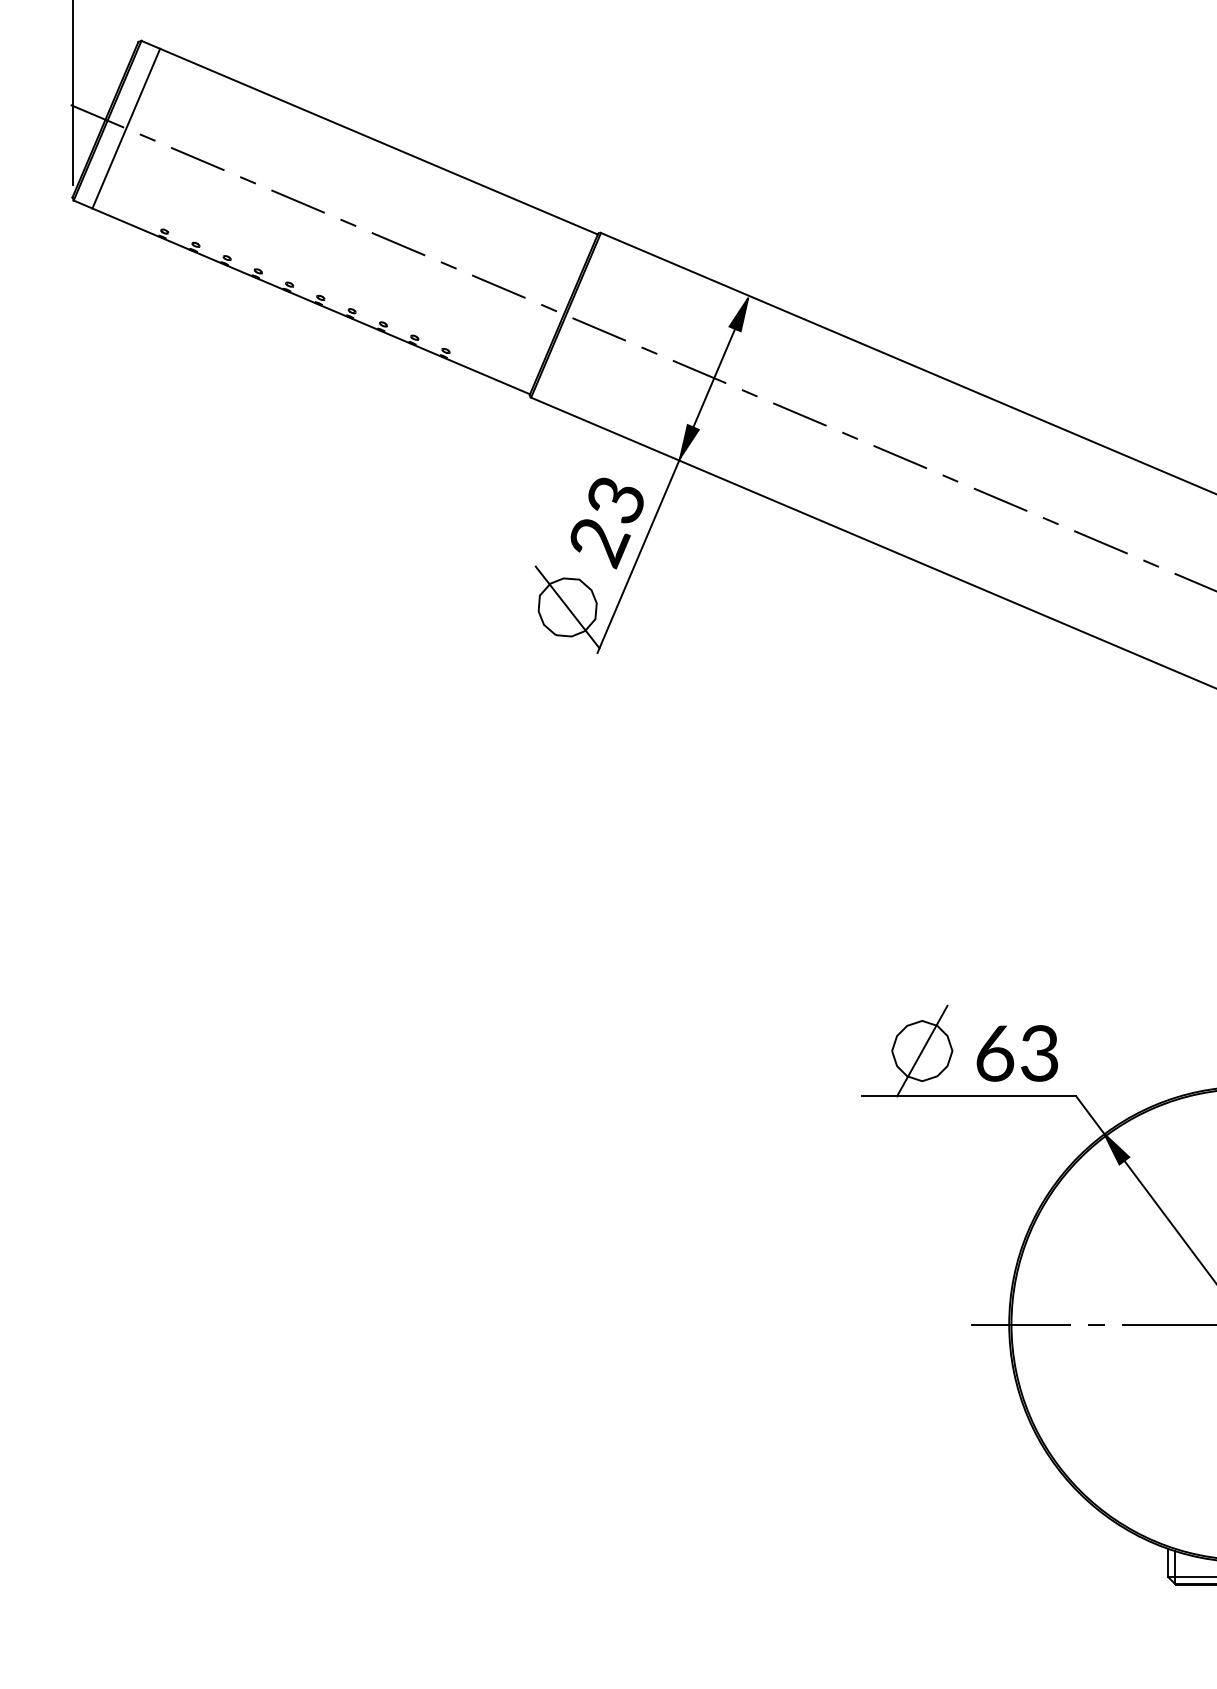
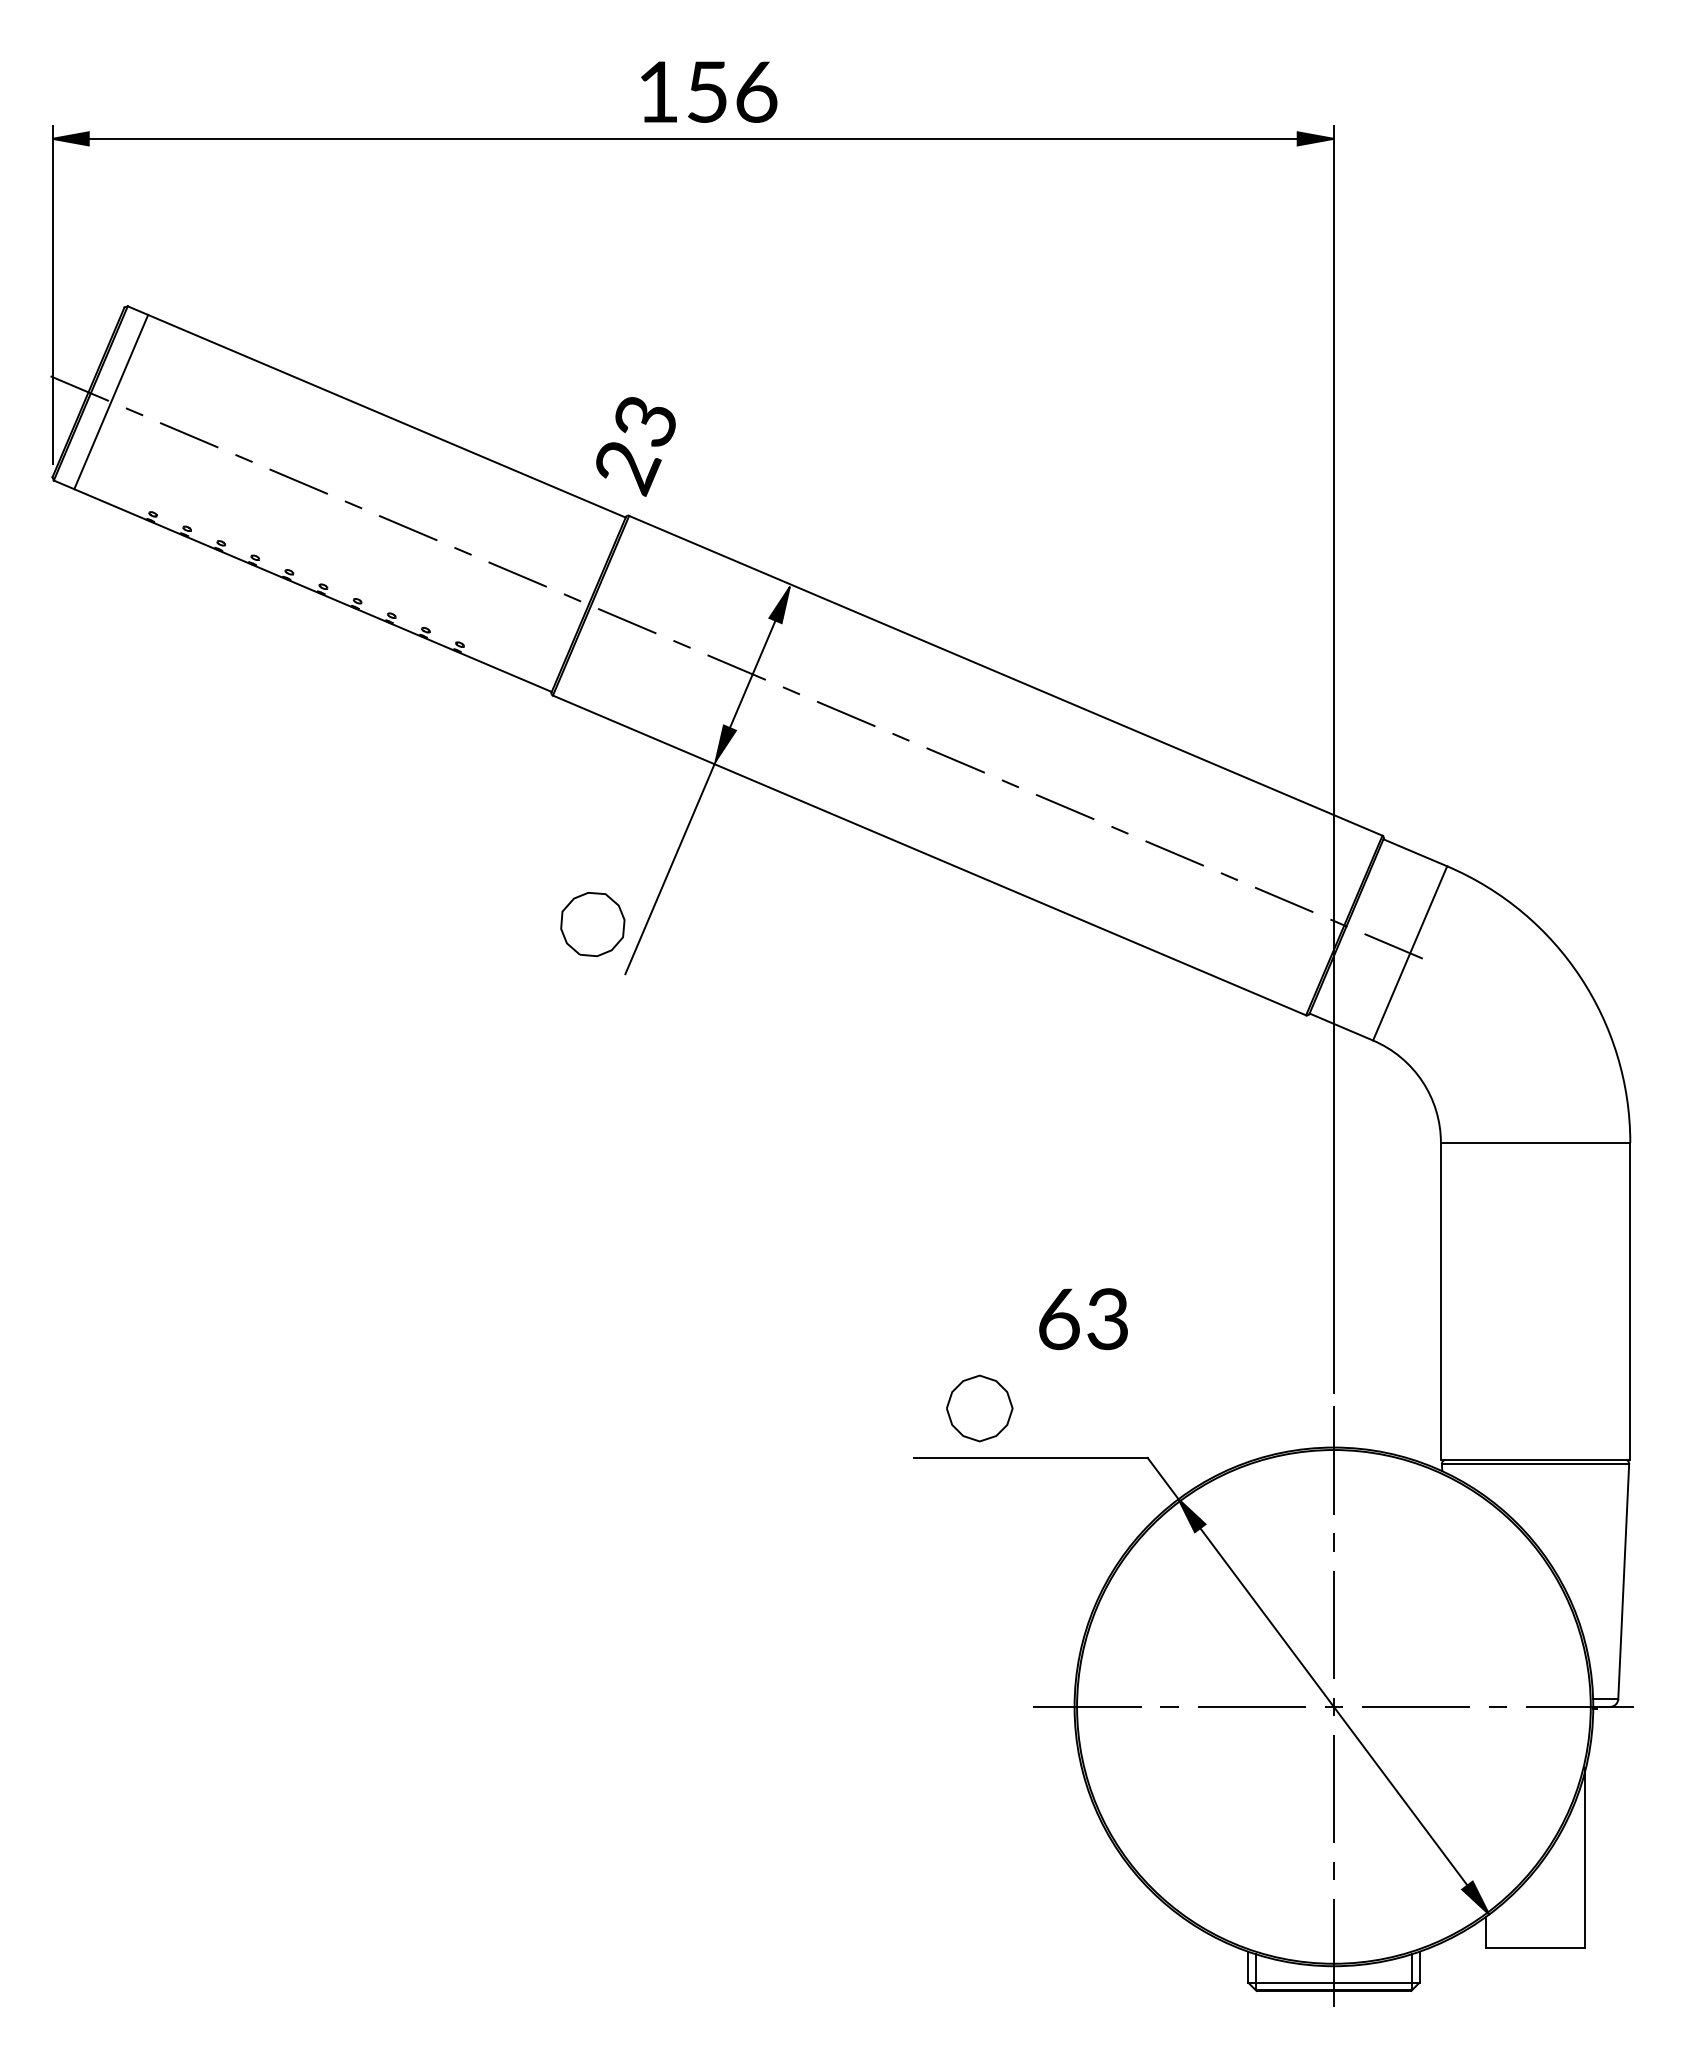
text: (606, 523) -> (635, 446), moved
line: (567, 607) -> (592, 924), removed
line: (922, 1051) -> (979, 1408), removed
text: (1017, 1053) -> (1083, 1319), moved

